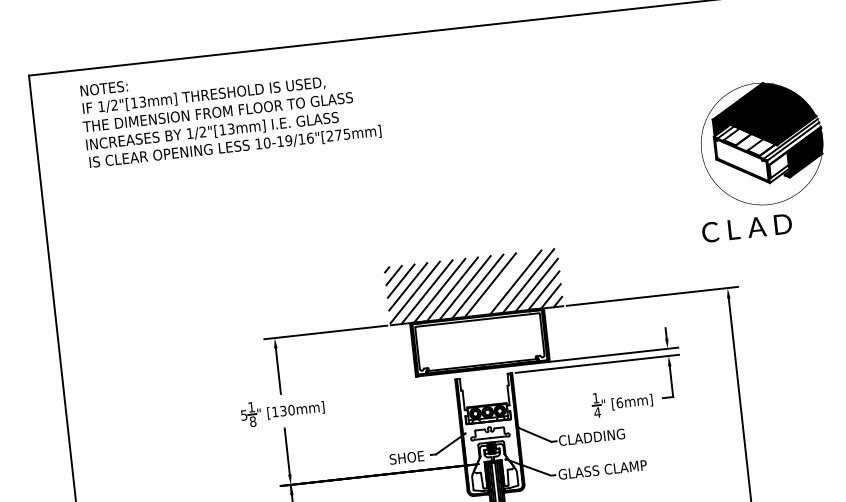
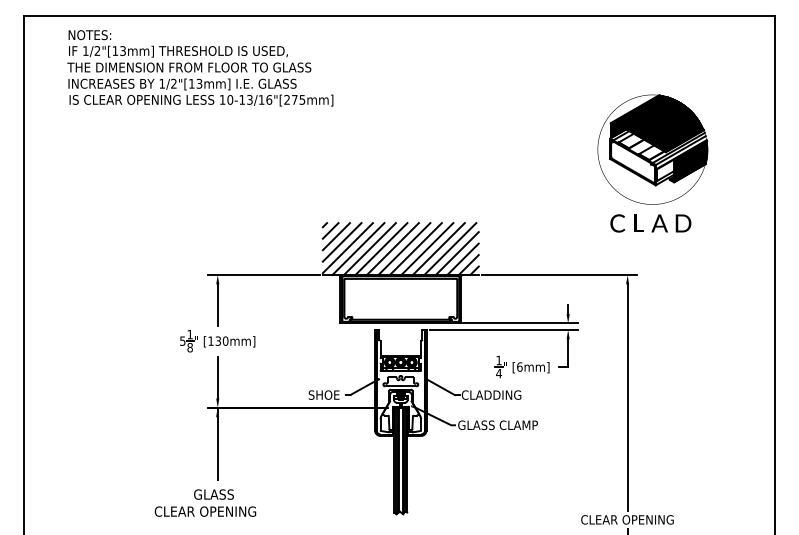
text: (288, 140) -> (249, 99), 10-19/16"[275mm] -> 10-13/16"[275mm]
part: (761, 143) -> (652, 149), moved
line: (503, 284) -> (427, 249), added

